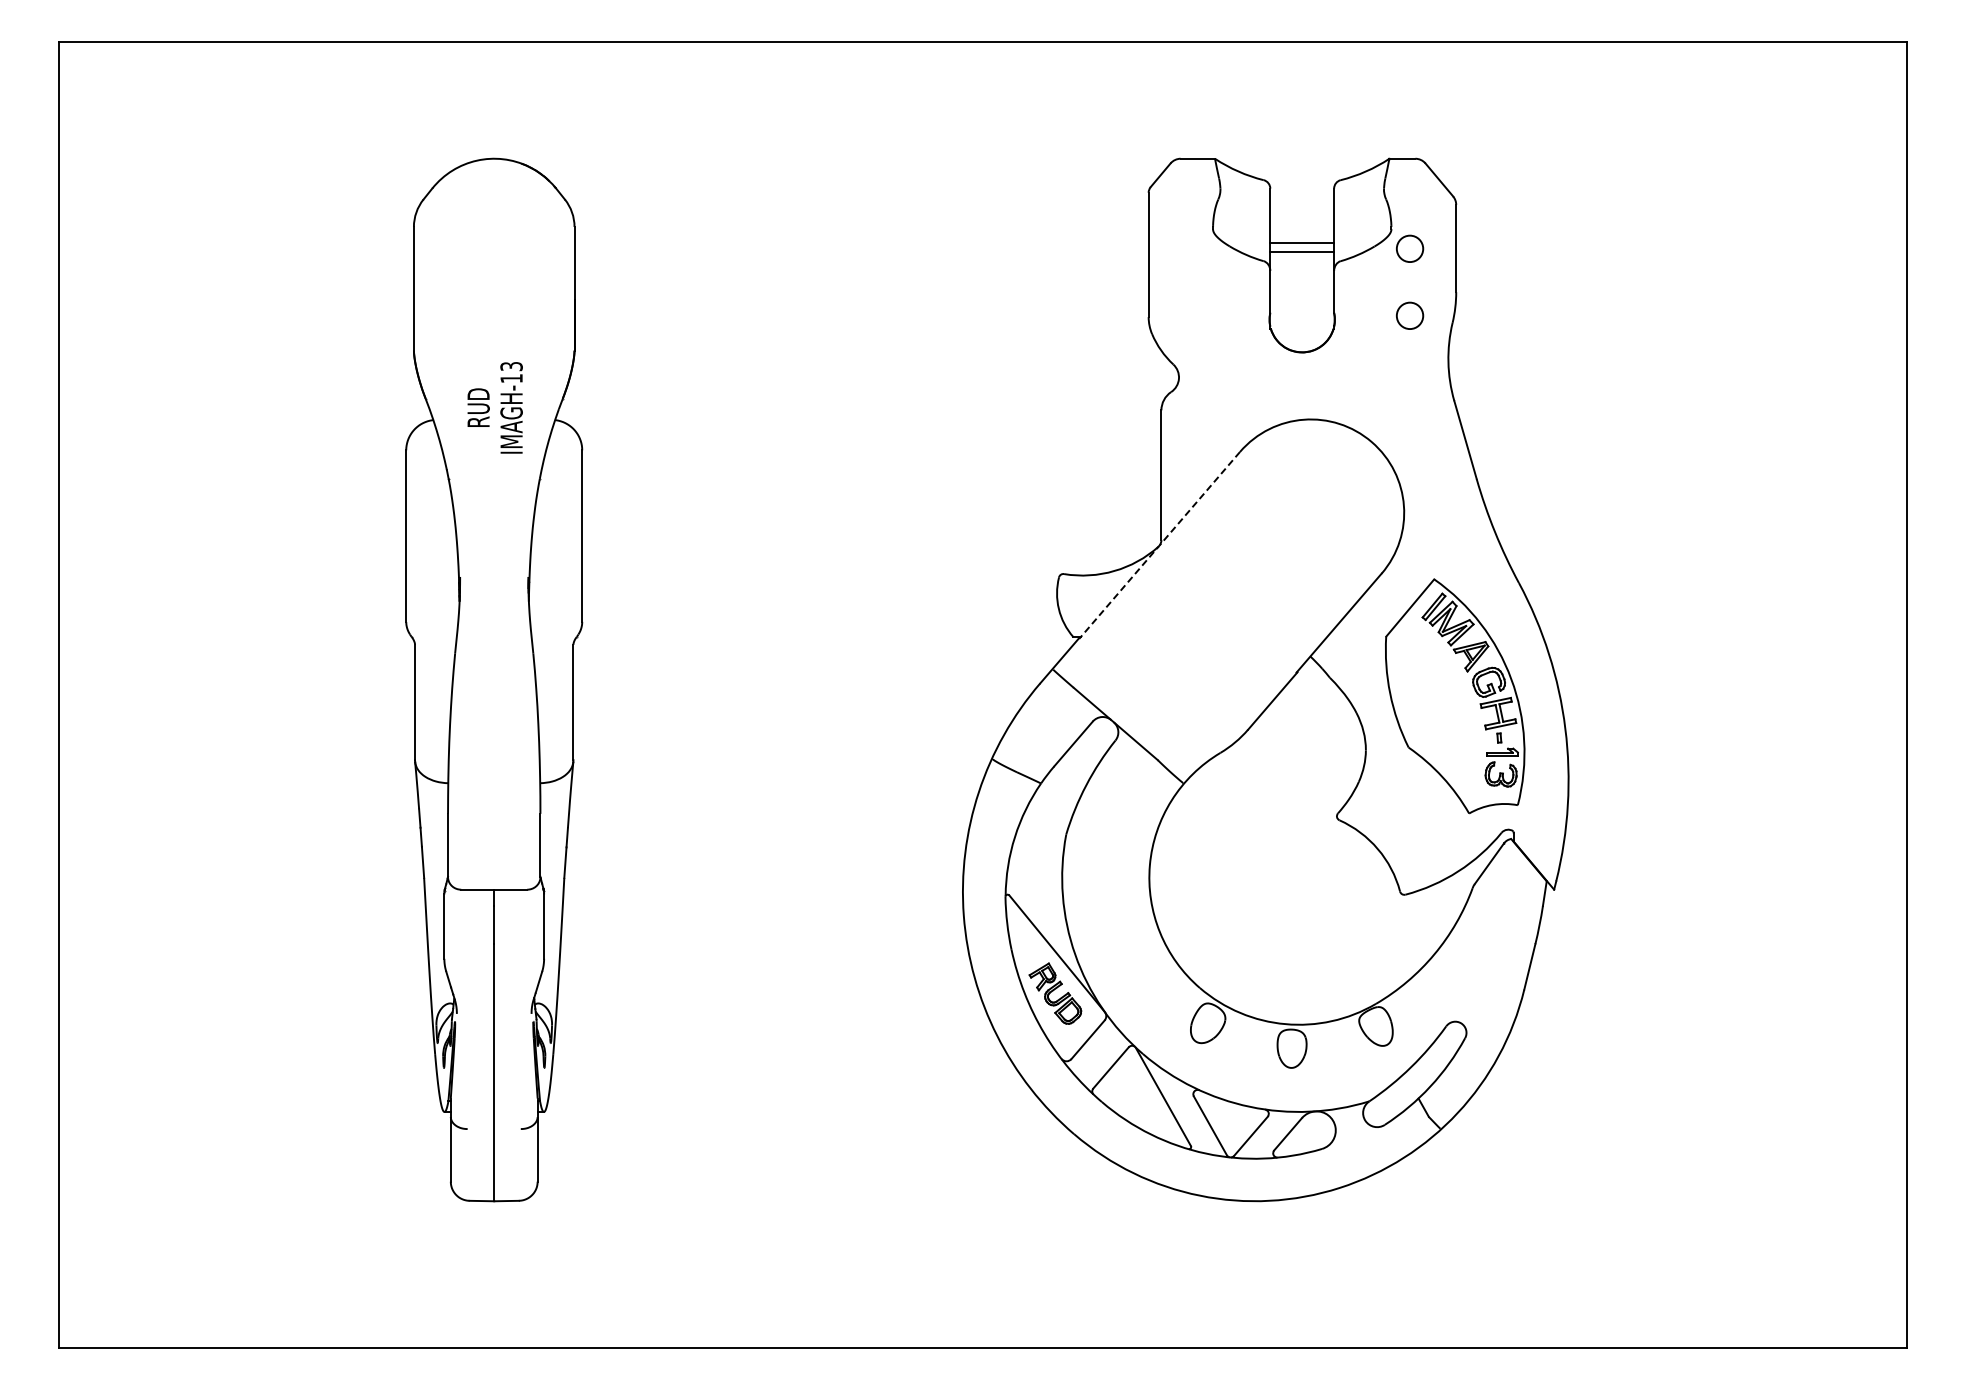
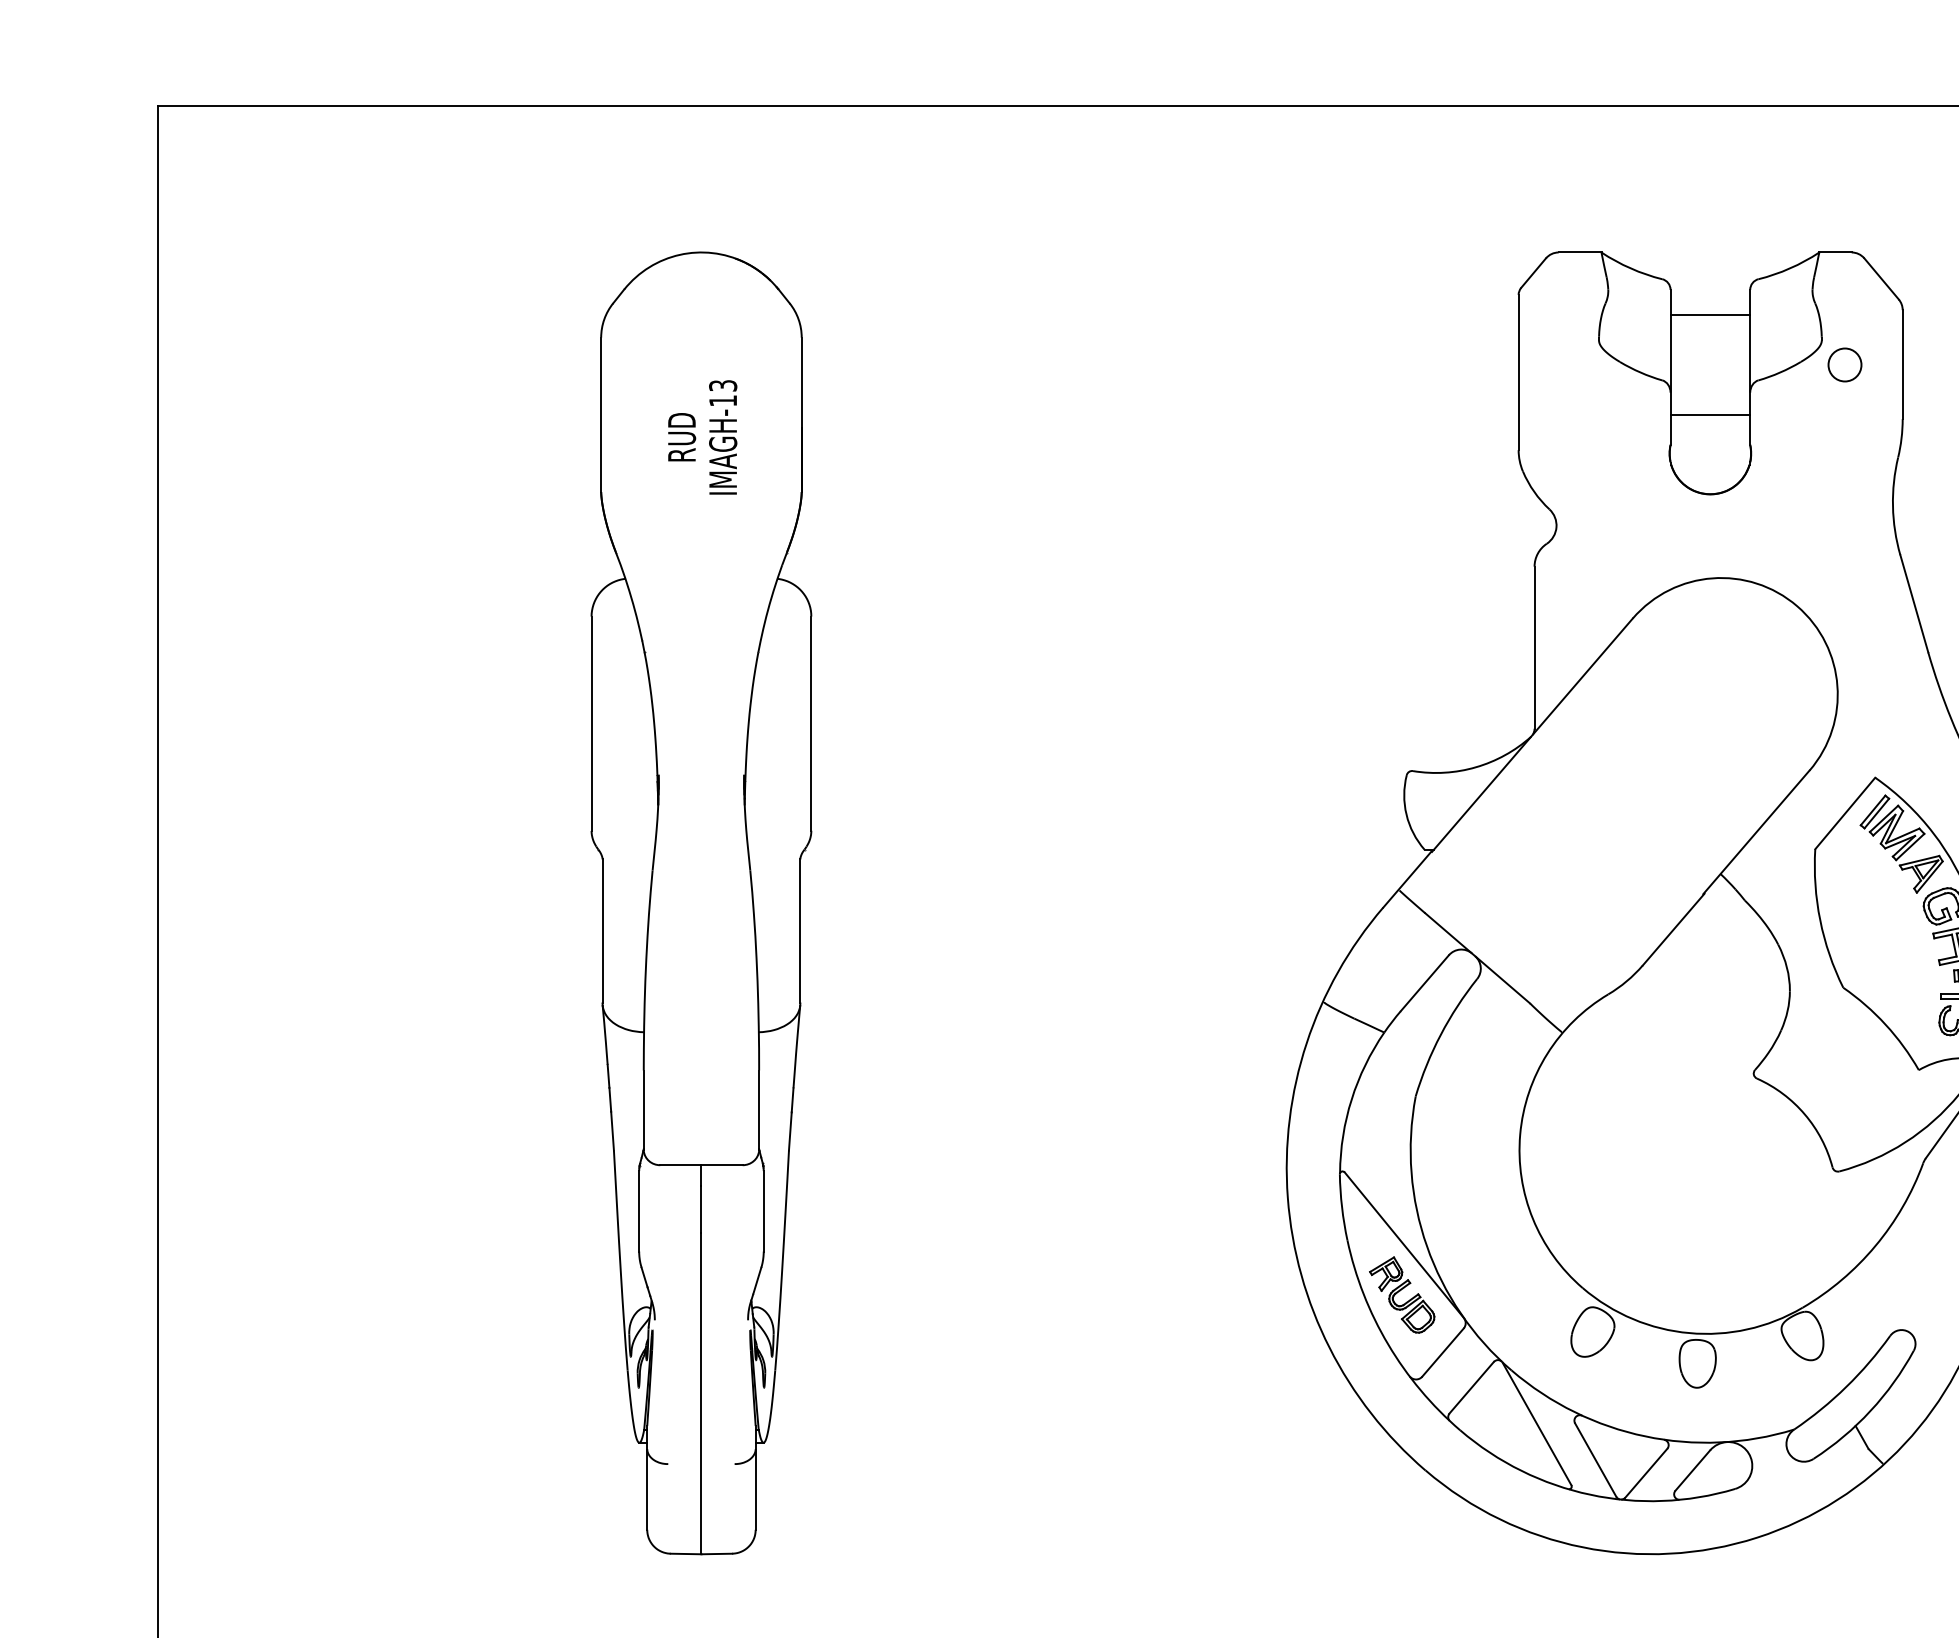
line: (1302, 243) -> (1710, 415), moved
line: (1302, 252) -> (1710, 314), moved
circle: (1410, 315) -> (1845, 448), removed
text: (494, 407) -> (701, 436), moved
line: (1159, 545) -> (1532, 735), dashed -> solid

